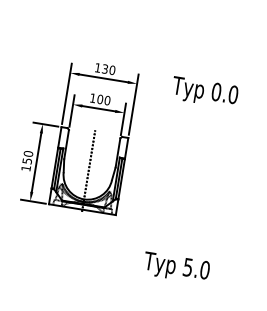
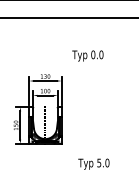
text: (204, 91) -> (87, 55), moved

